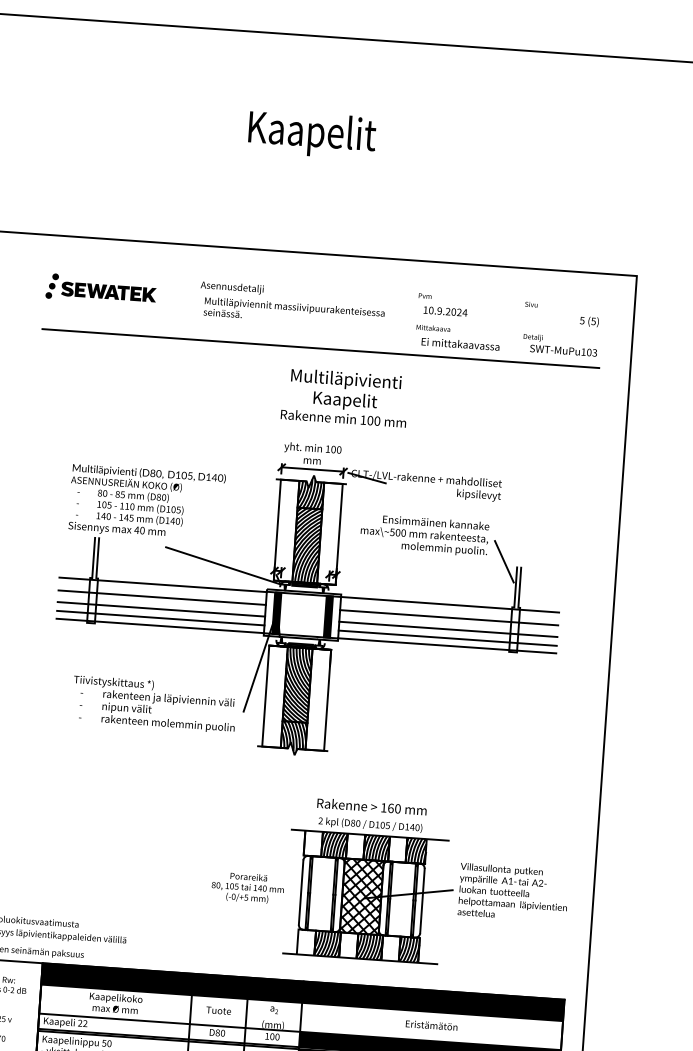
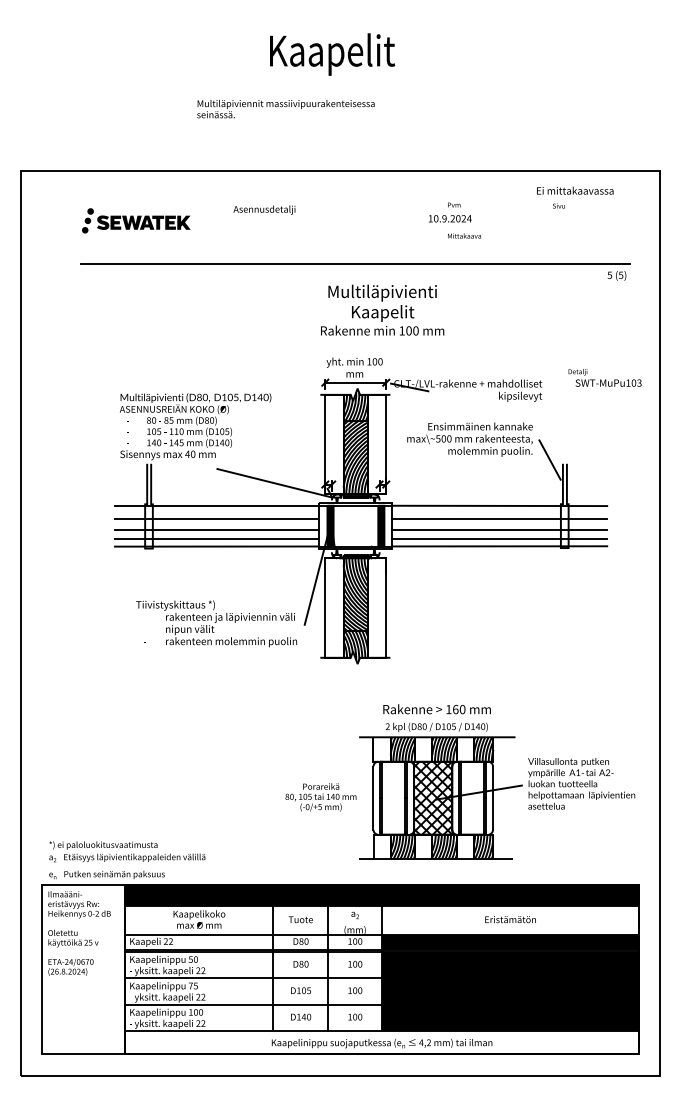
text: (293, 311) -> (285, 108), moved
text: (445, 311) -> (450, 218), moved
text: (588, 321) -> (616, 275), moved
text: (460, 343) -> (575, 190), moved
text: (559, 344) -> (604, 377), moved

